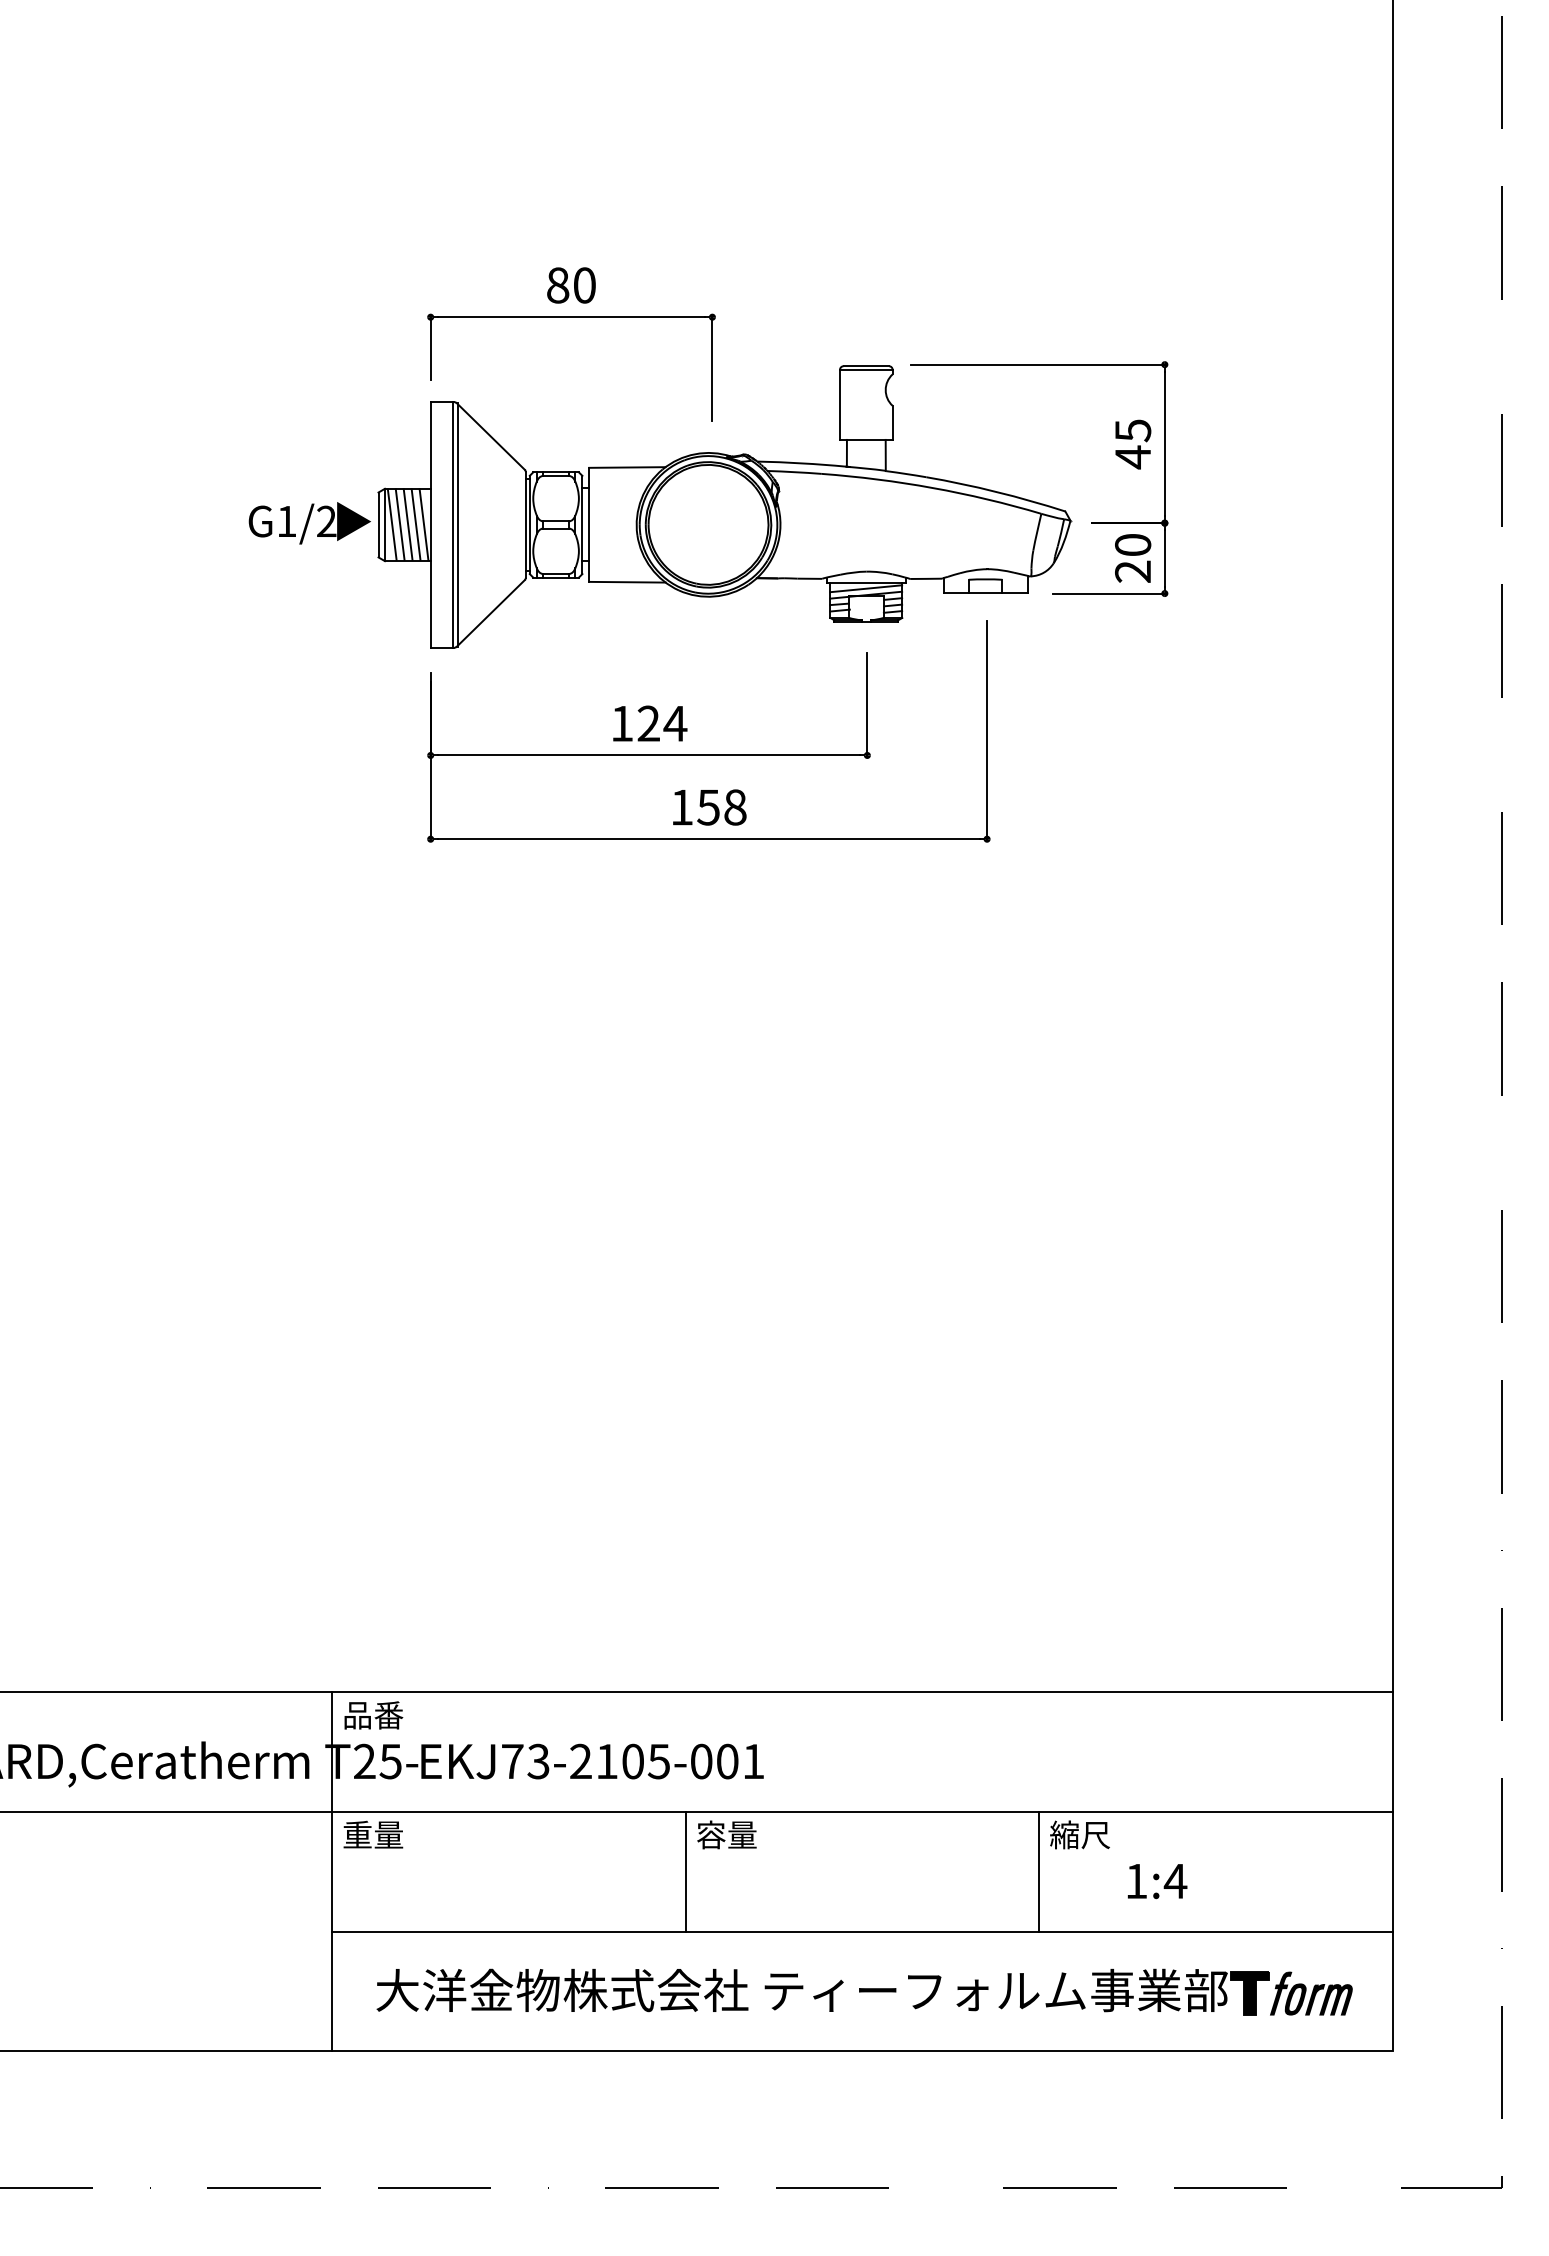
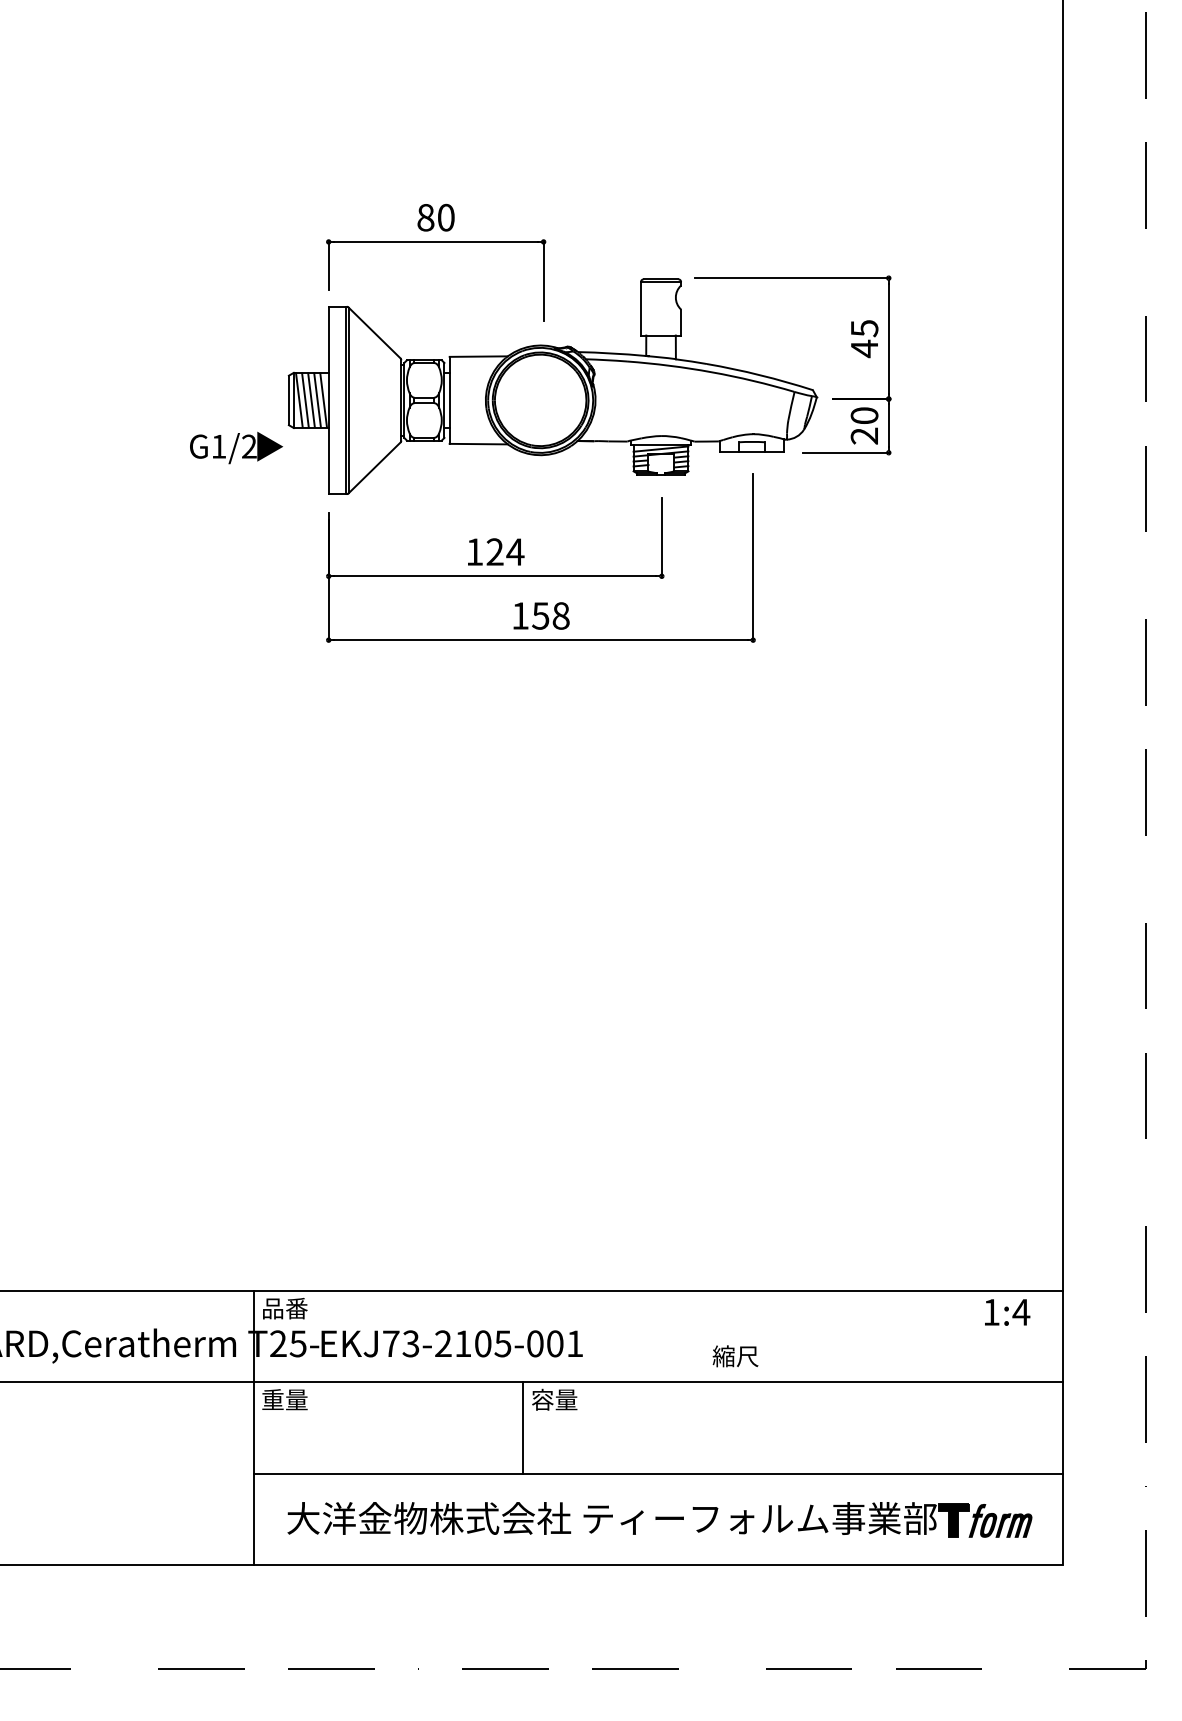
text: (309, 523) -> (236, 448), moved
text: (1079, 1834) -> (735, 1356), moved
line: (1039, 1871) -> (793, 1427), removed
text: (1157, 1881) -> (1007, 1312), moved

